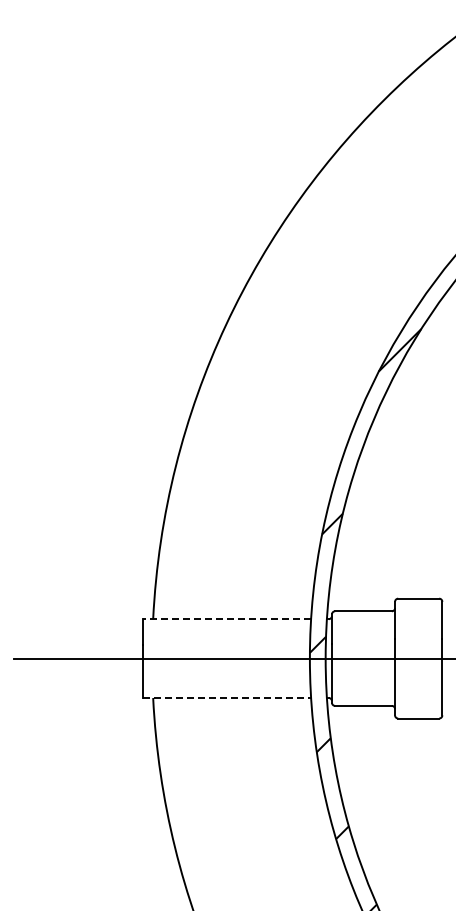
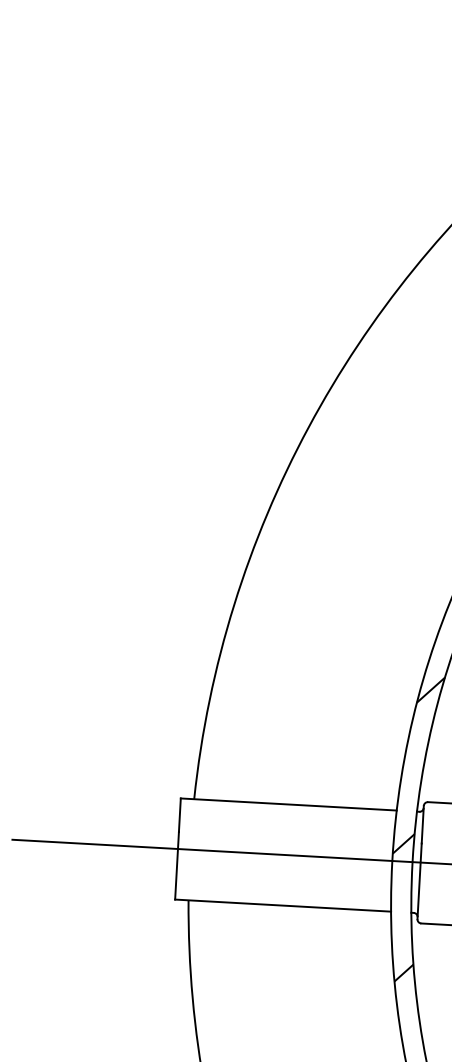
line: (226, 619) -> (288, 804), dashed -> solid
line: (227, 698) -> (283, 906), dashed -> solid

